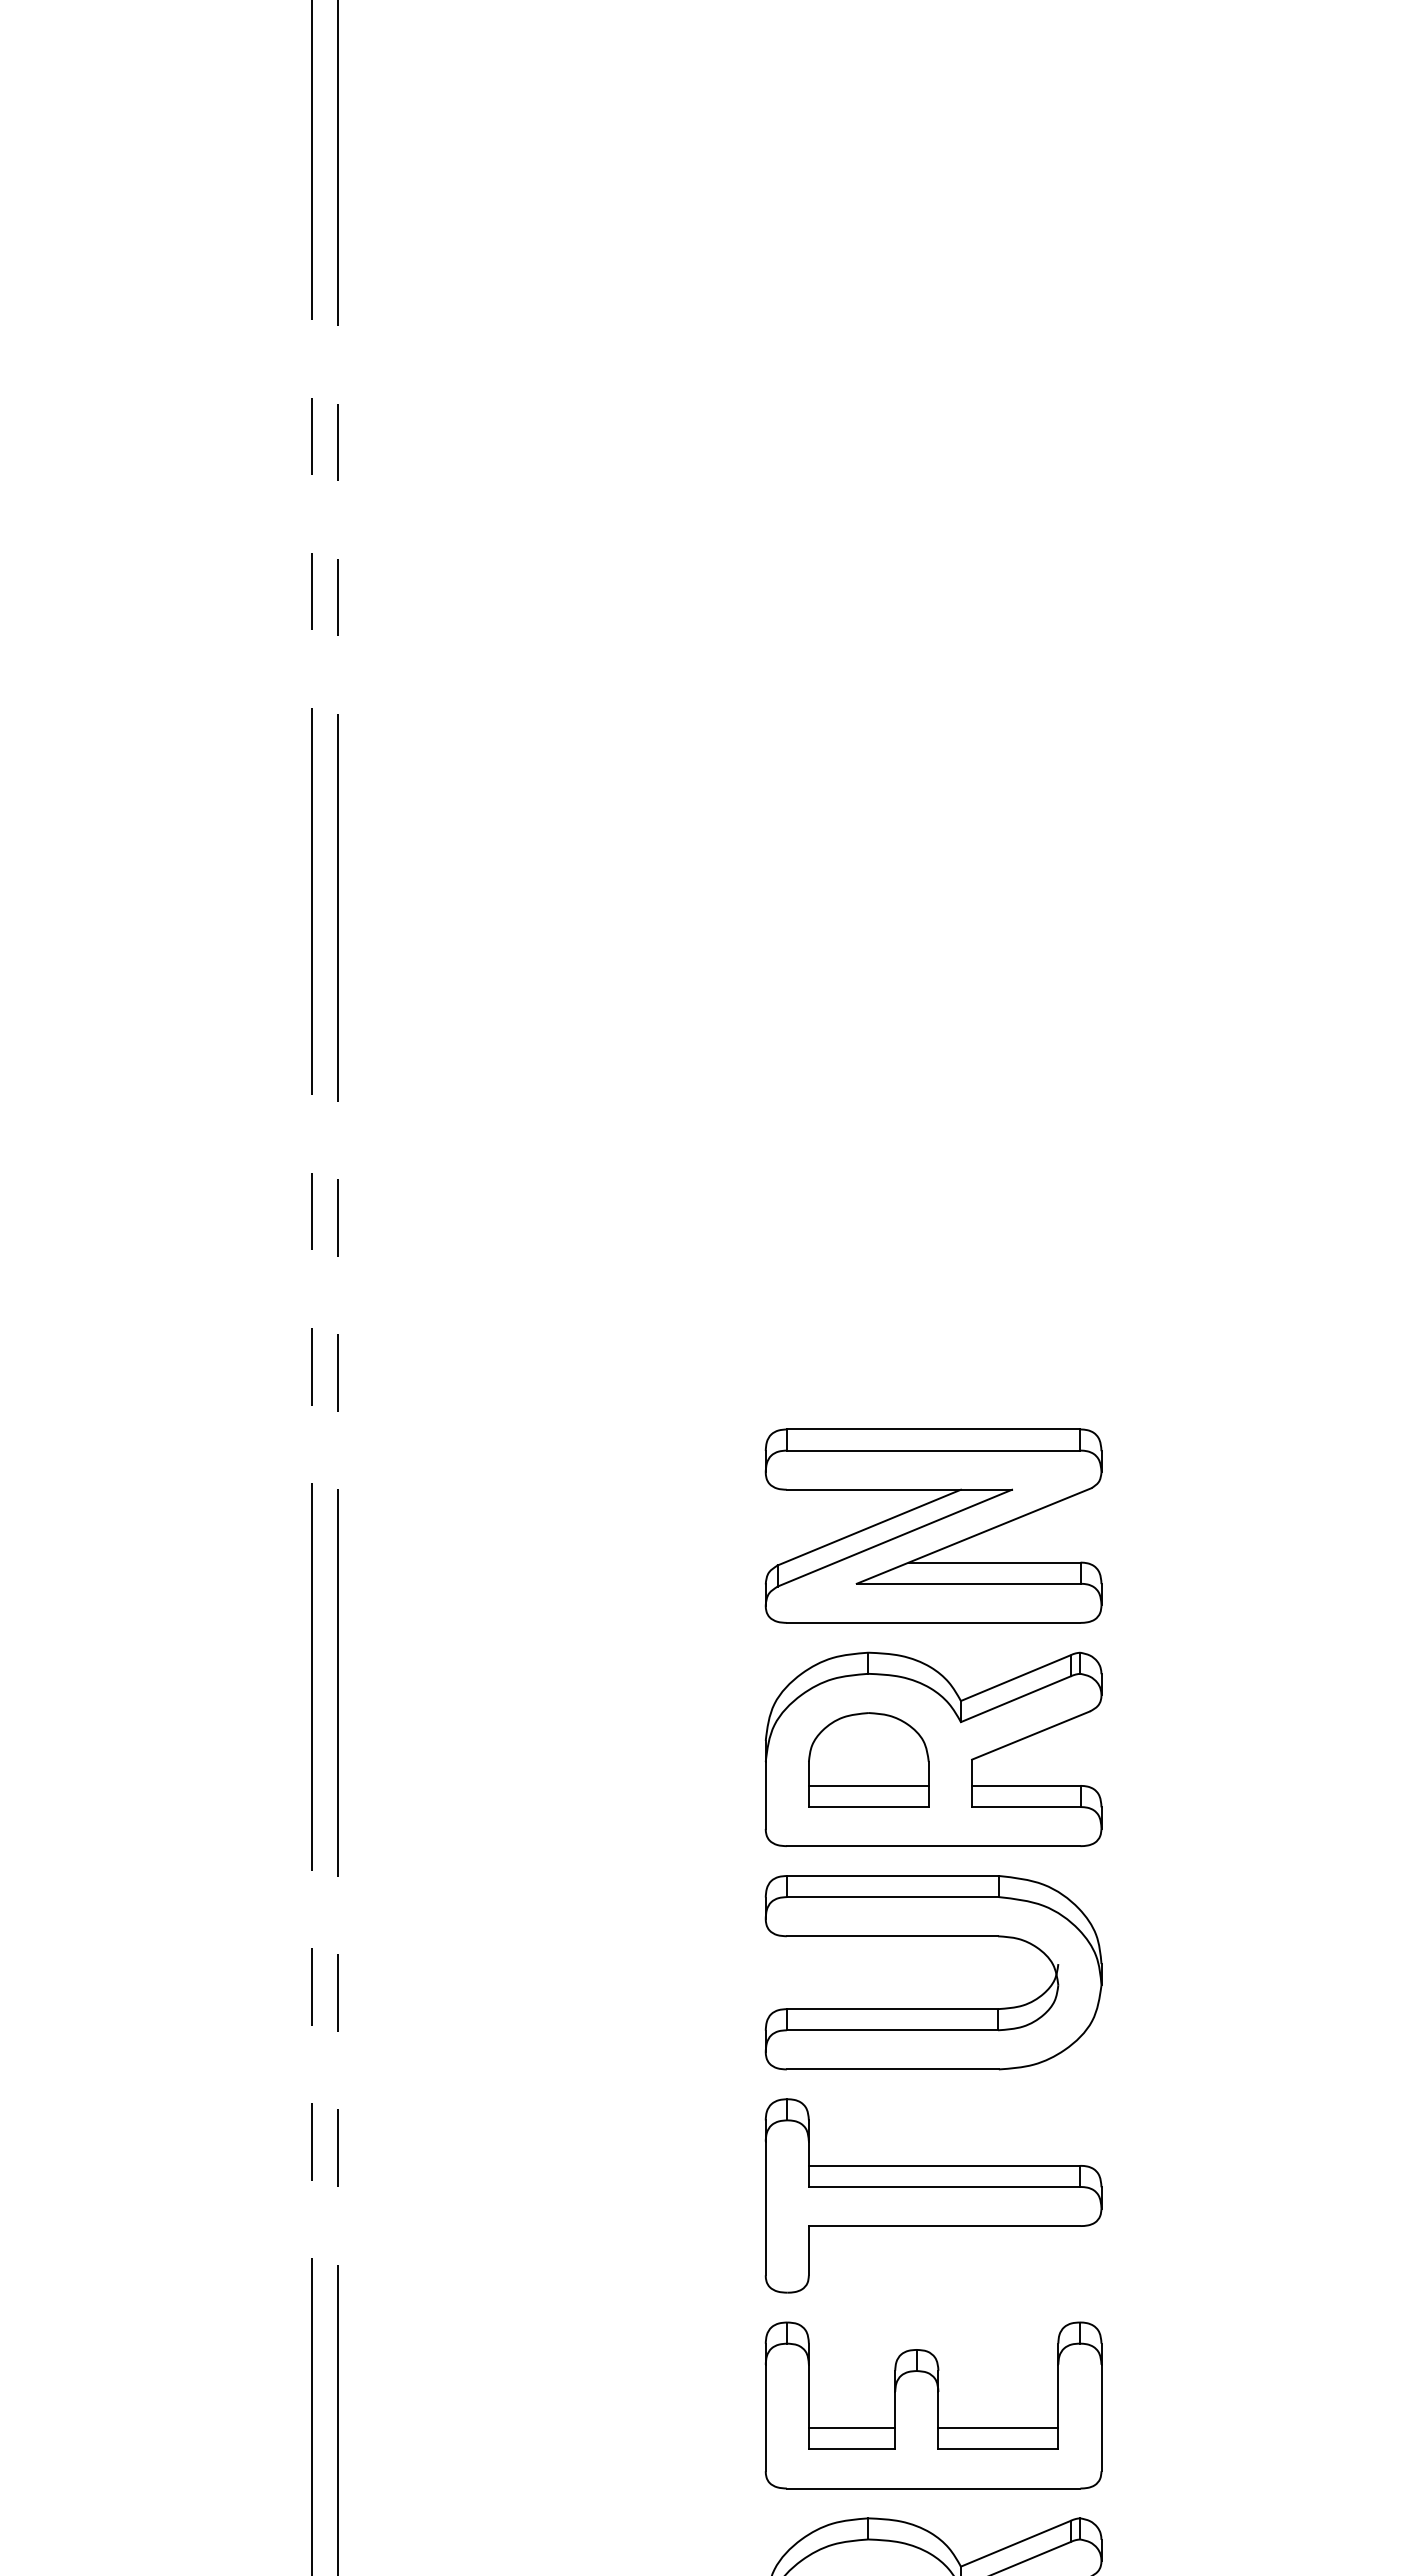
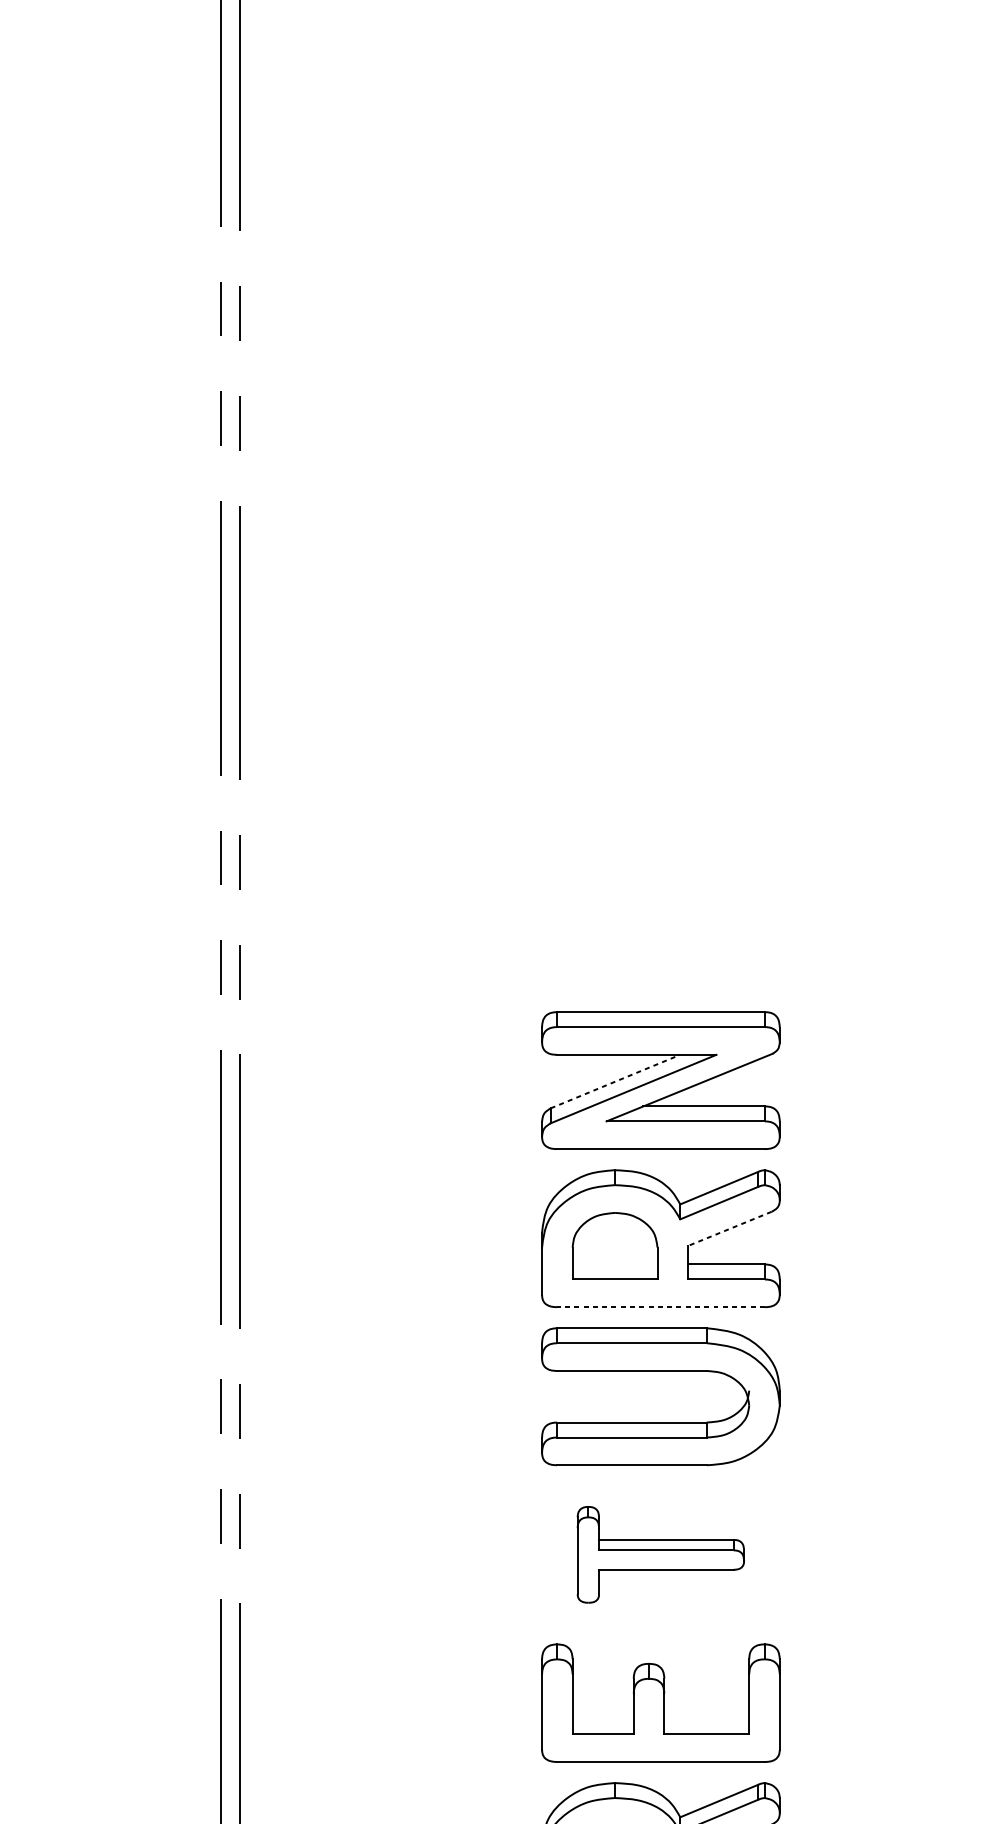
line: (869, 1527) -> (615, 1081), solid -> dashed
line: (1031, 1735) -> (730, 1228), solid -> dashed
line: (868, 1785) -> (614, 1264), removed
line: (933, 1846) -> (660, 1307), solid -> dashed
part: (933, 2195) -> (660, 1554), size x0.7
line: (851, 2428) -> (602, 1719), removed
line: (998, 2428) -> (706, 1719), removed

